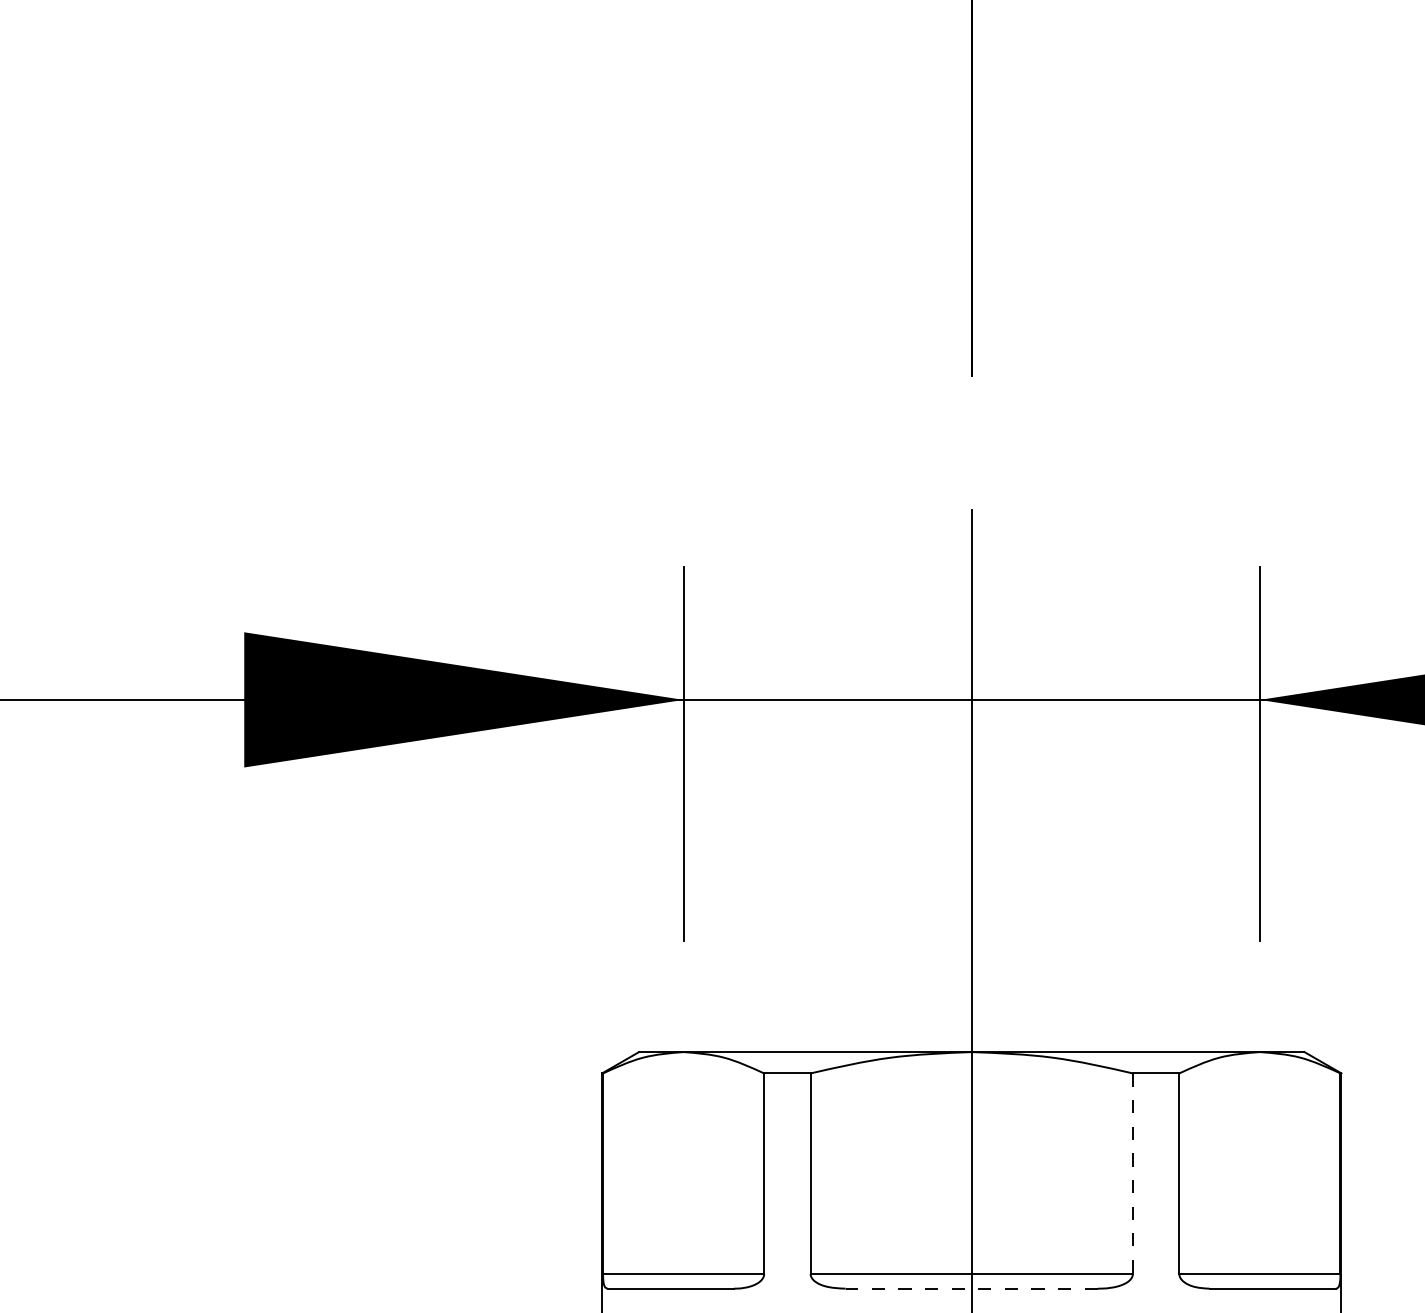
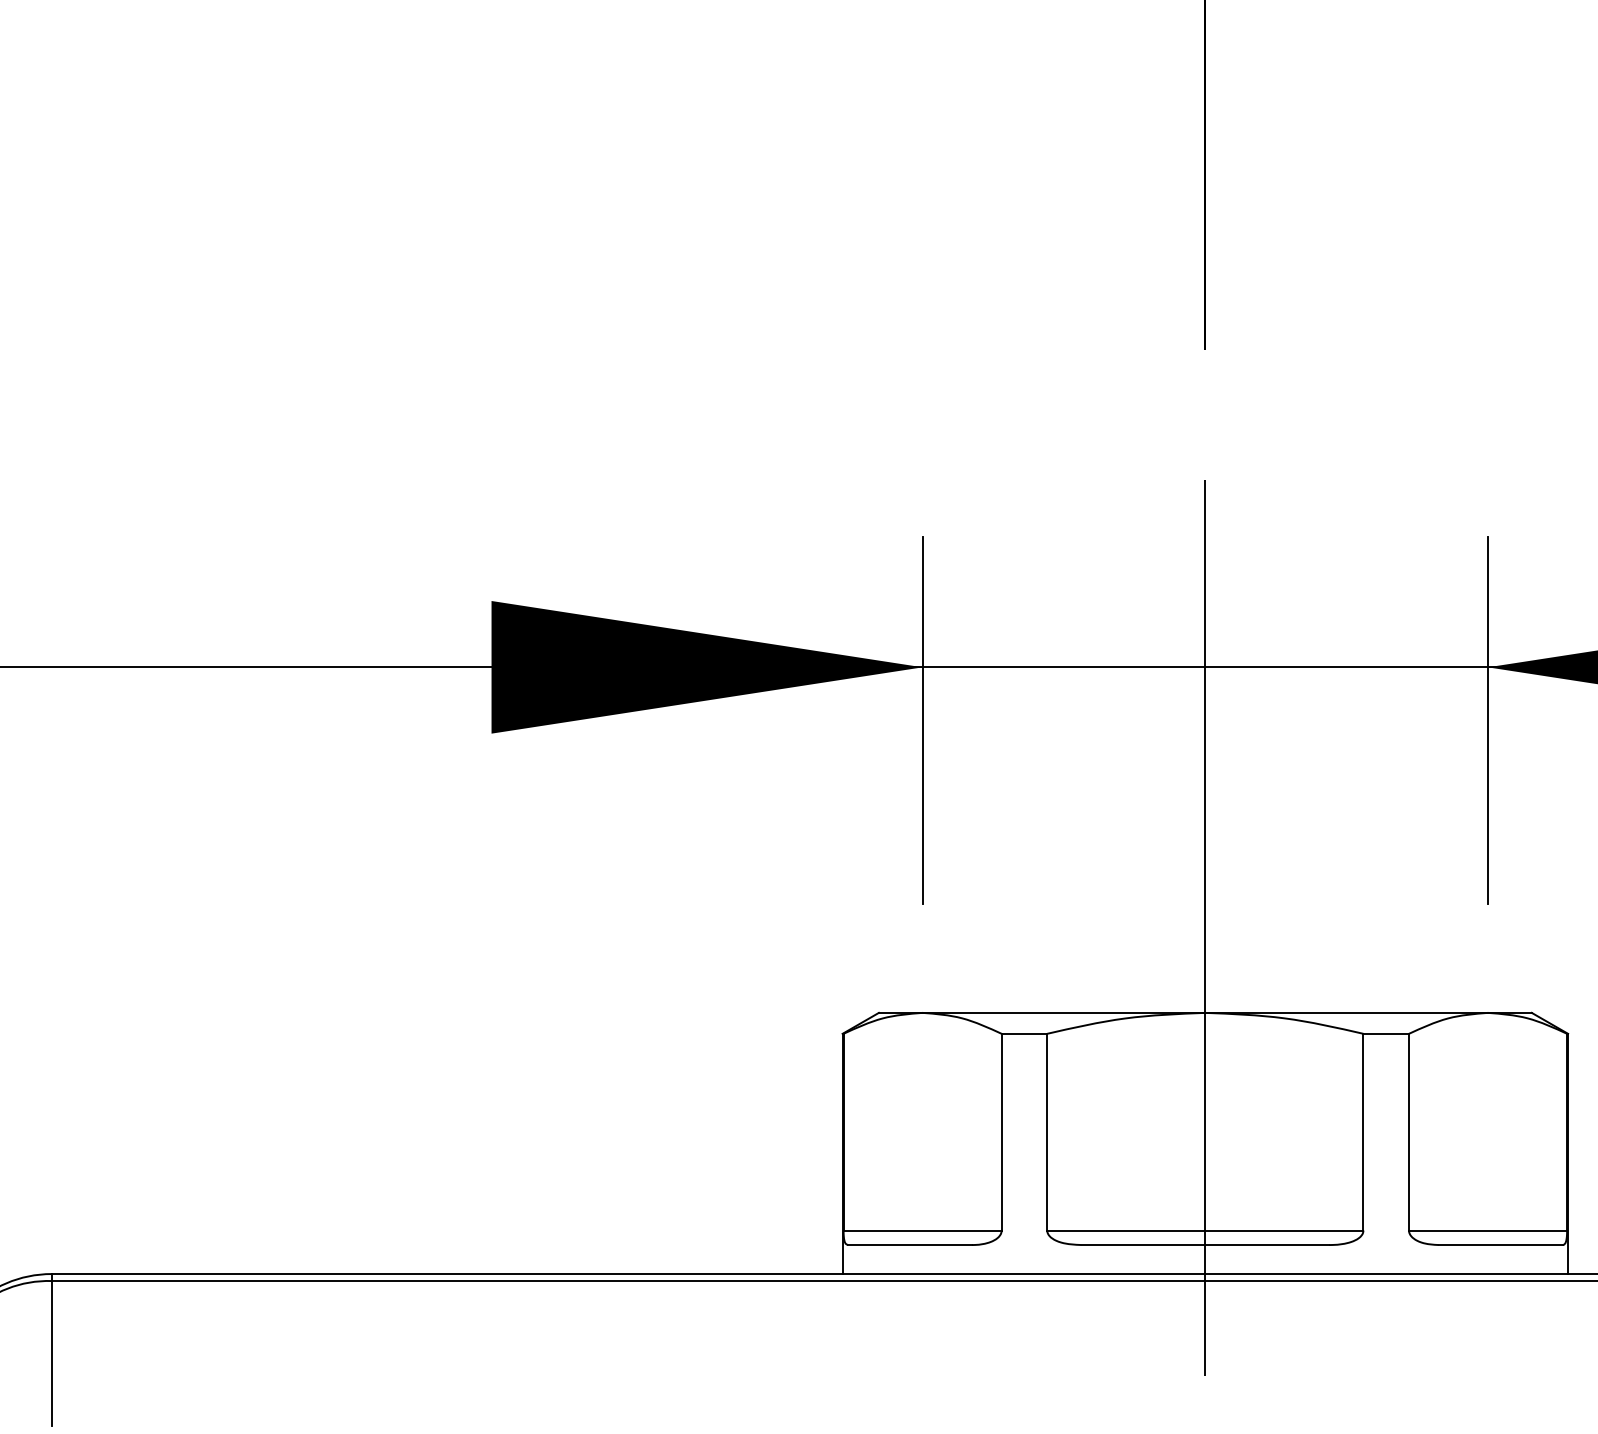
line: (1132, 1173) -> (1363, 1132), dashed -> solid
line: (971, 1289) -> (1205, 1245), dashed -> solid

